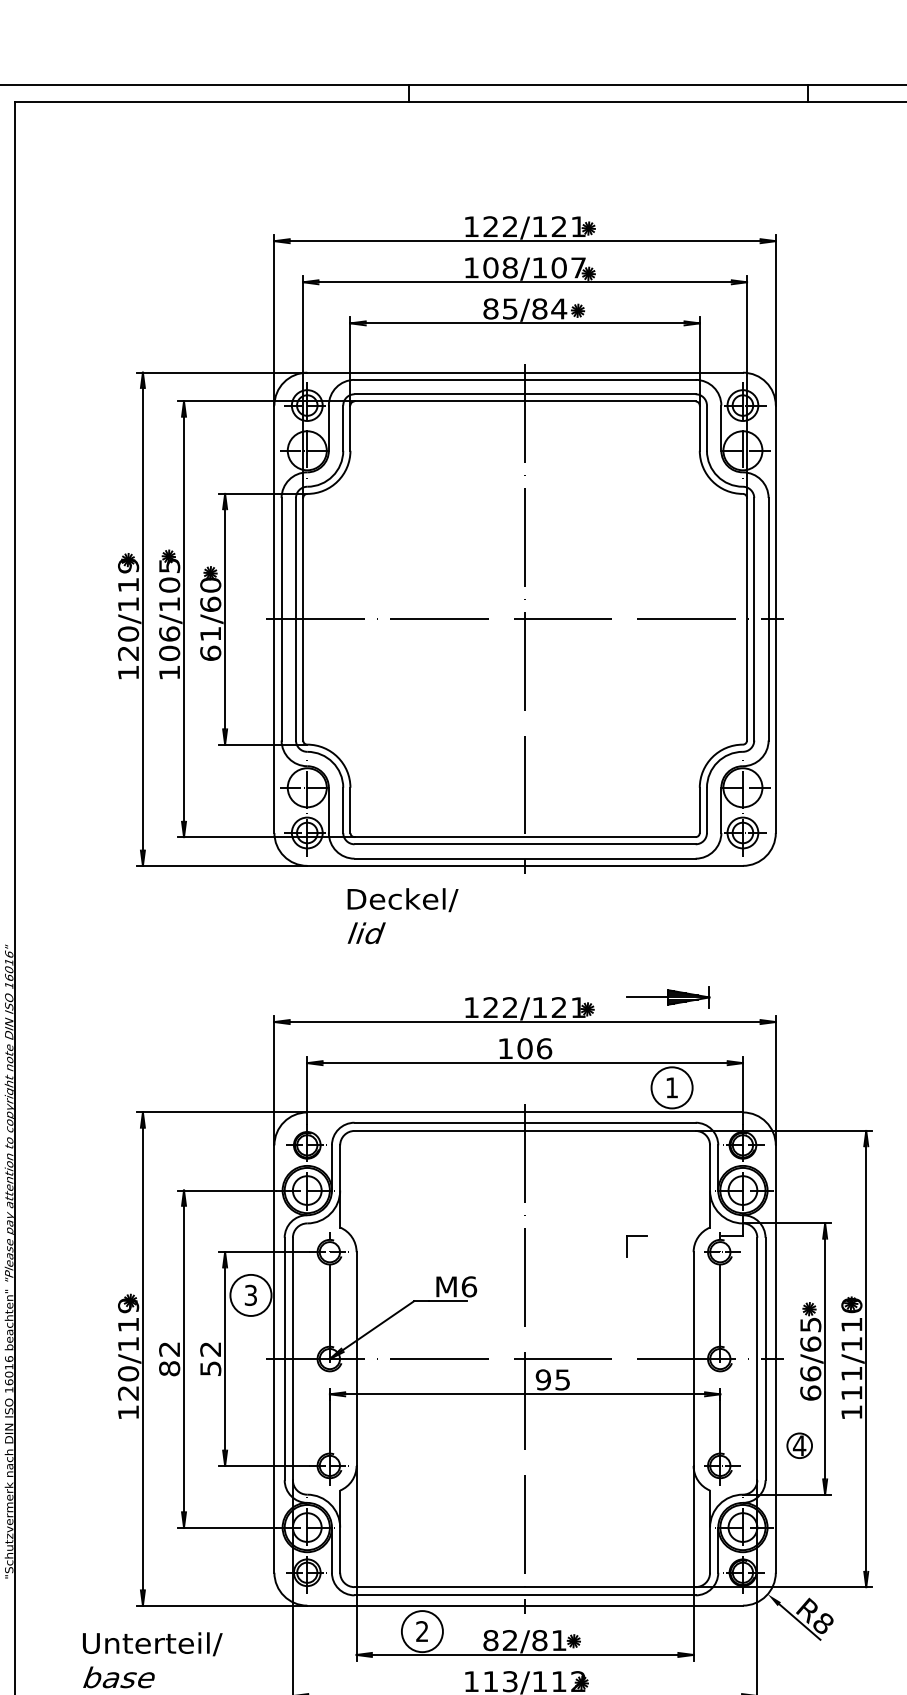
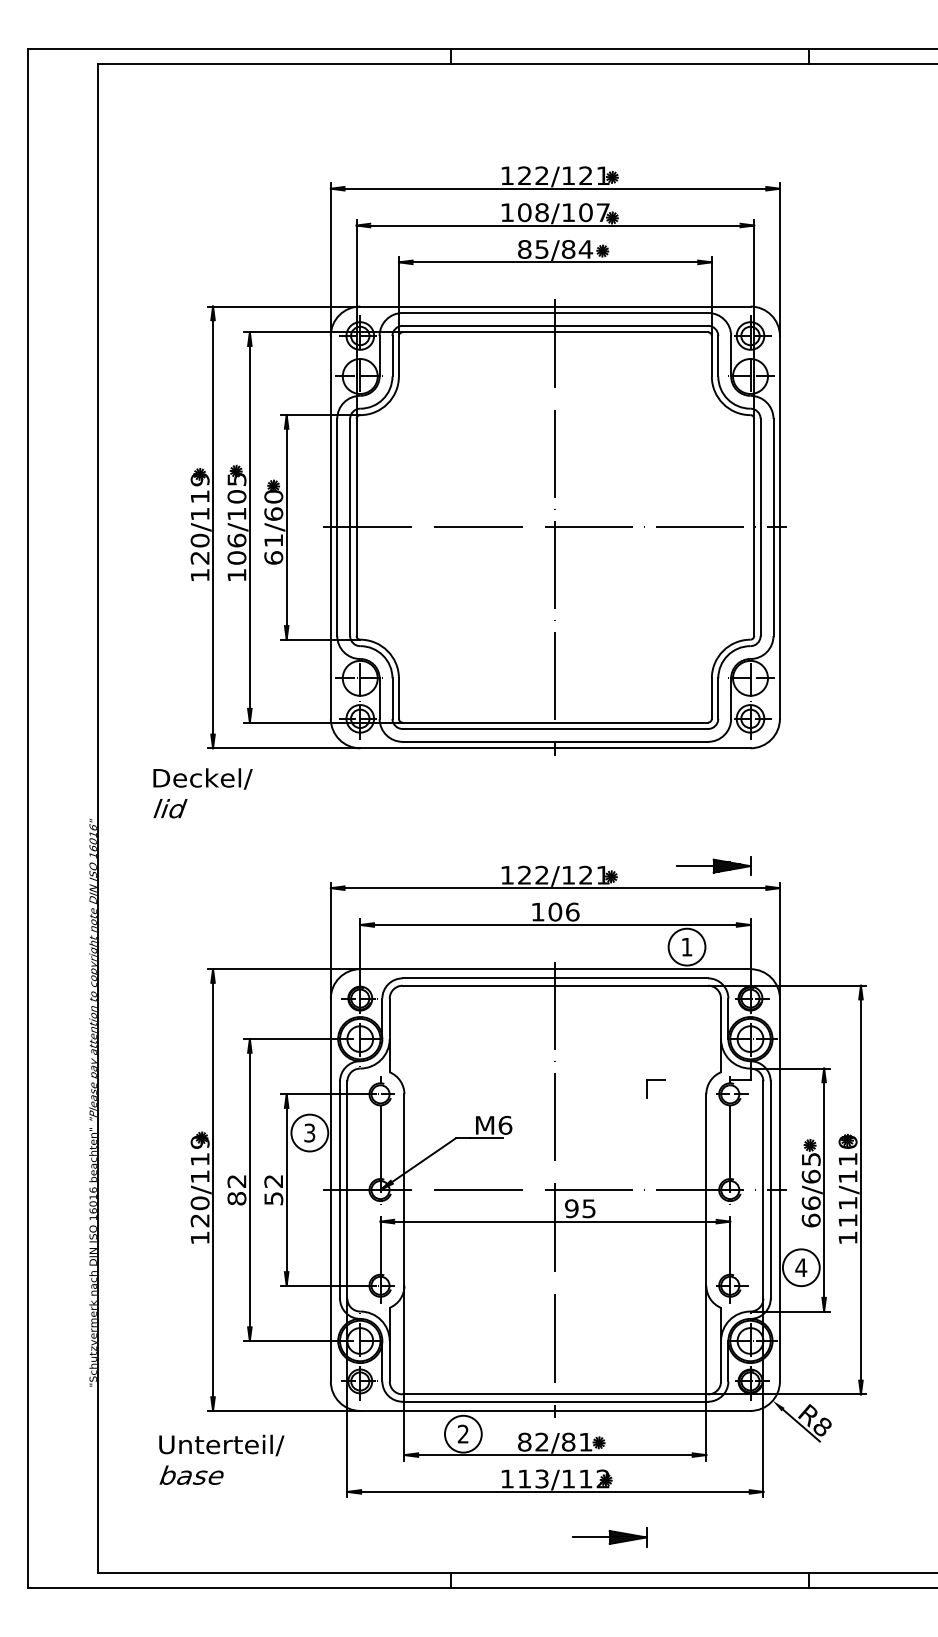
text: (402, 916) -> (202, 793), moved
part: (668, 996) -> (713, 865), moved
circle: (798, 1445) -> (800, 1267), size x1.67

